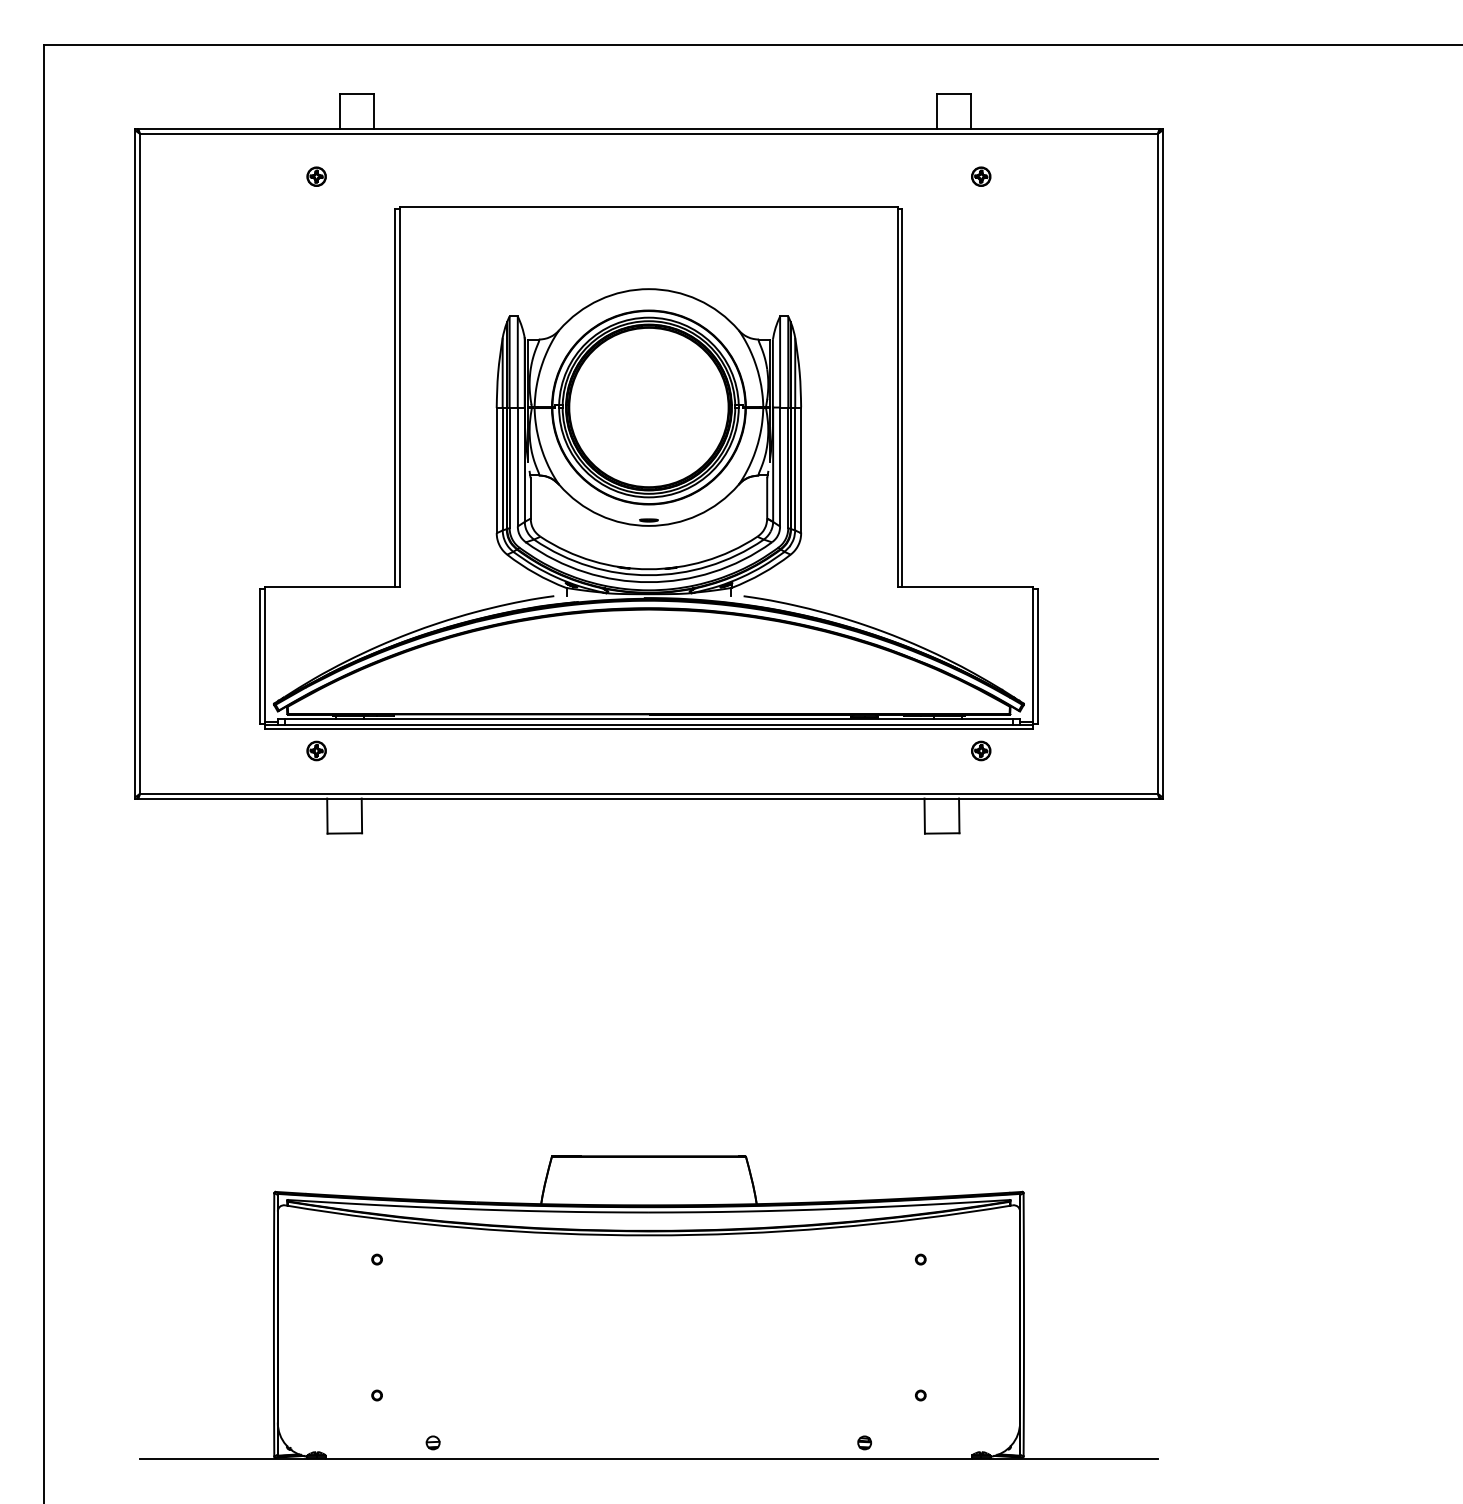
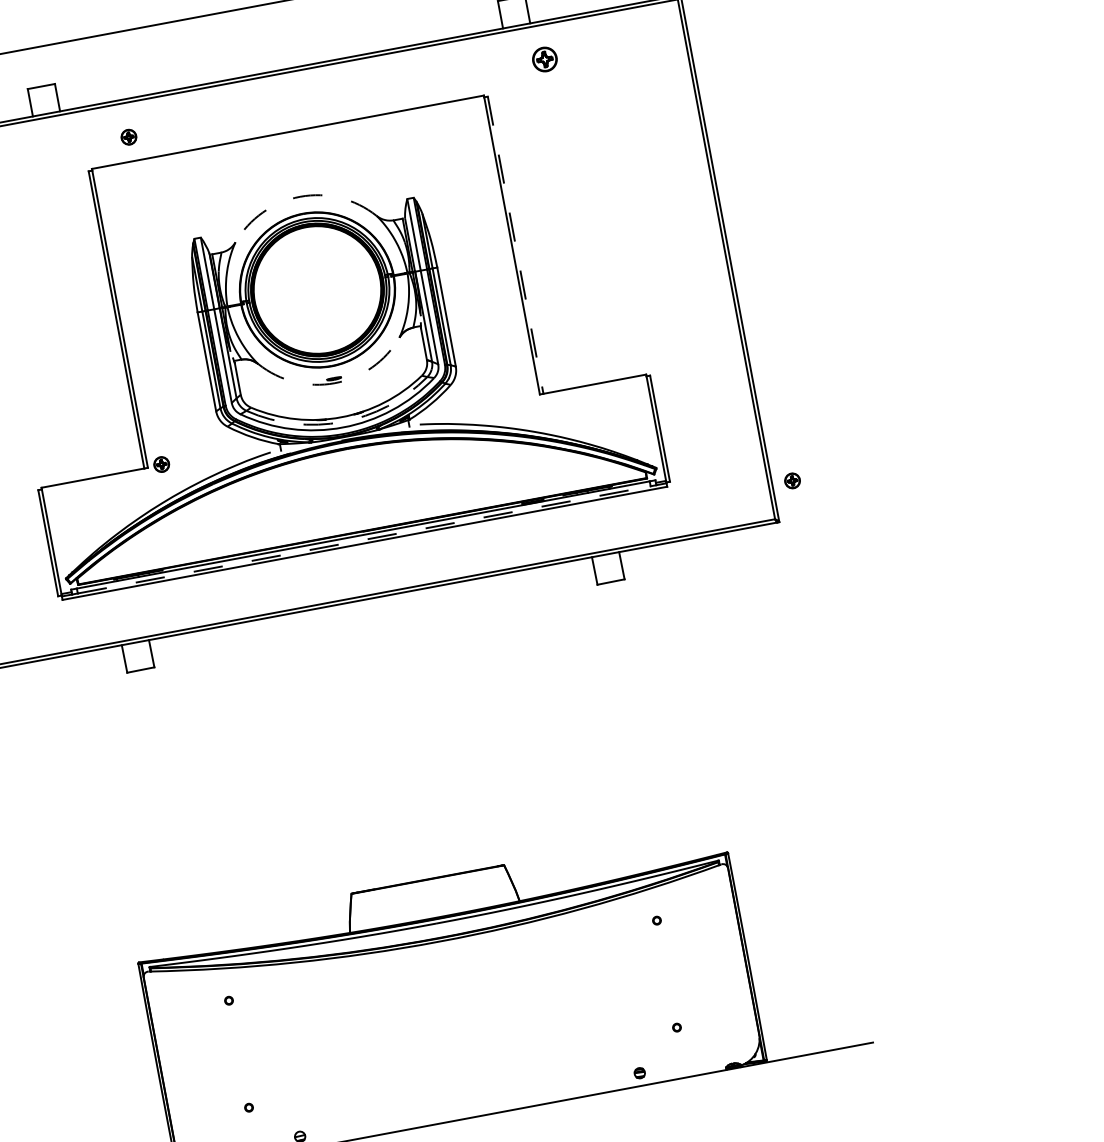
part: (316, 176) -> (128, 137), moved
part: (981, 176) -> (545, 59), size x1.6
arc: (648, 289) -> (299, 197), solid -> dashed
line: (902, 398) -> (515, 245), solid -> dashed
arc: (648, 525) -> (334, 382), solid -> dashed
arc: (648, 575) -> (341, 422), solid -> dashed
line: (648, 724) -> (363, 539), solid -> dashed
part: (316, 750) -> (161, 464), moved
part: (981, 750) -> (792, 480), moved

